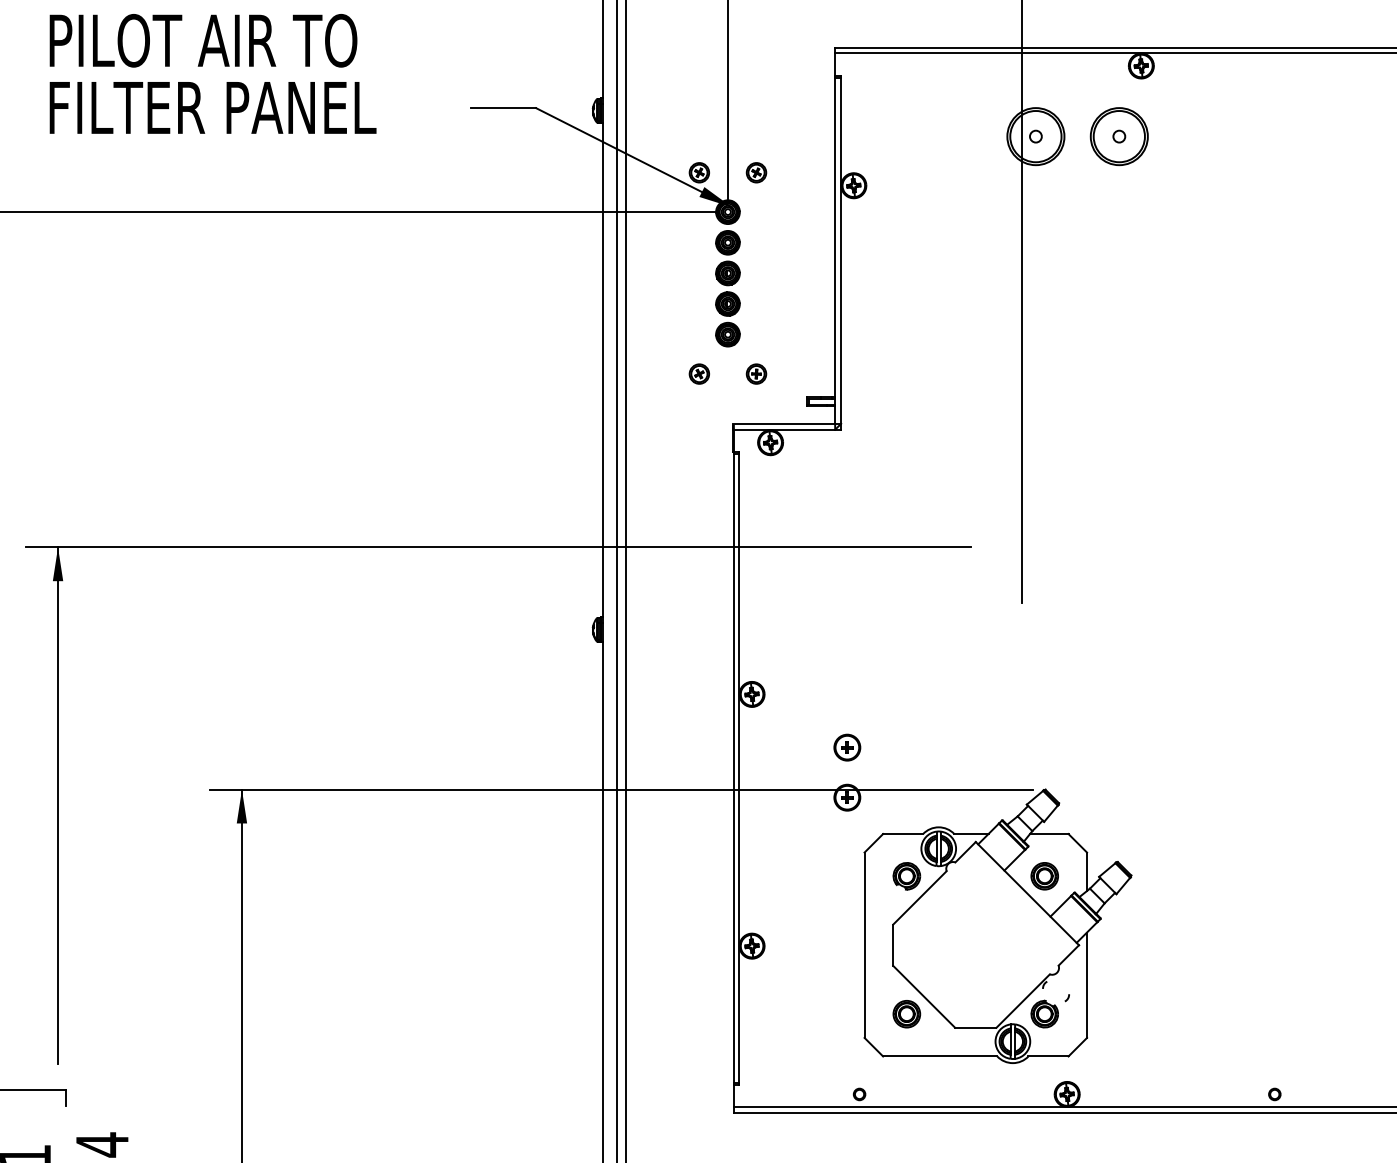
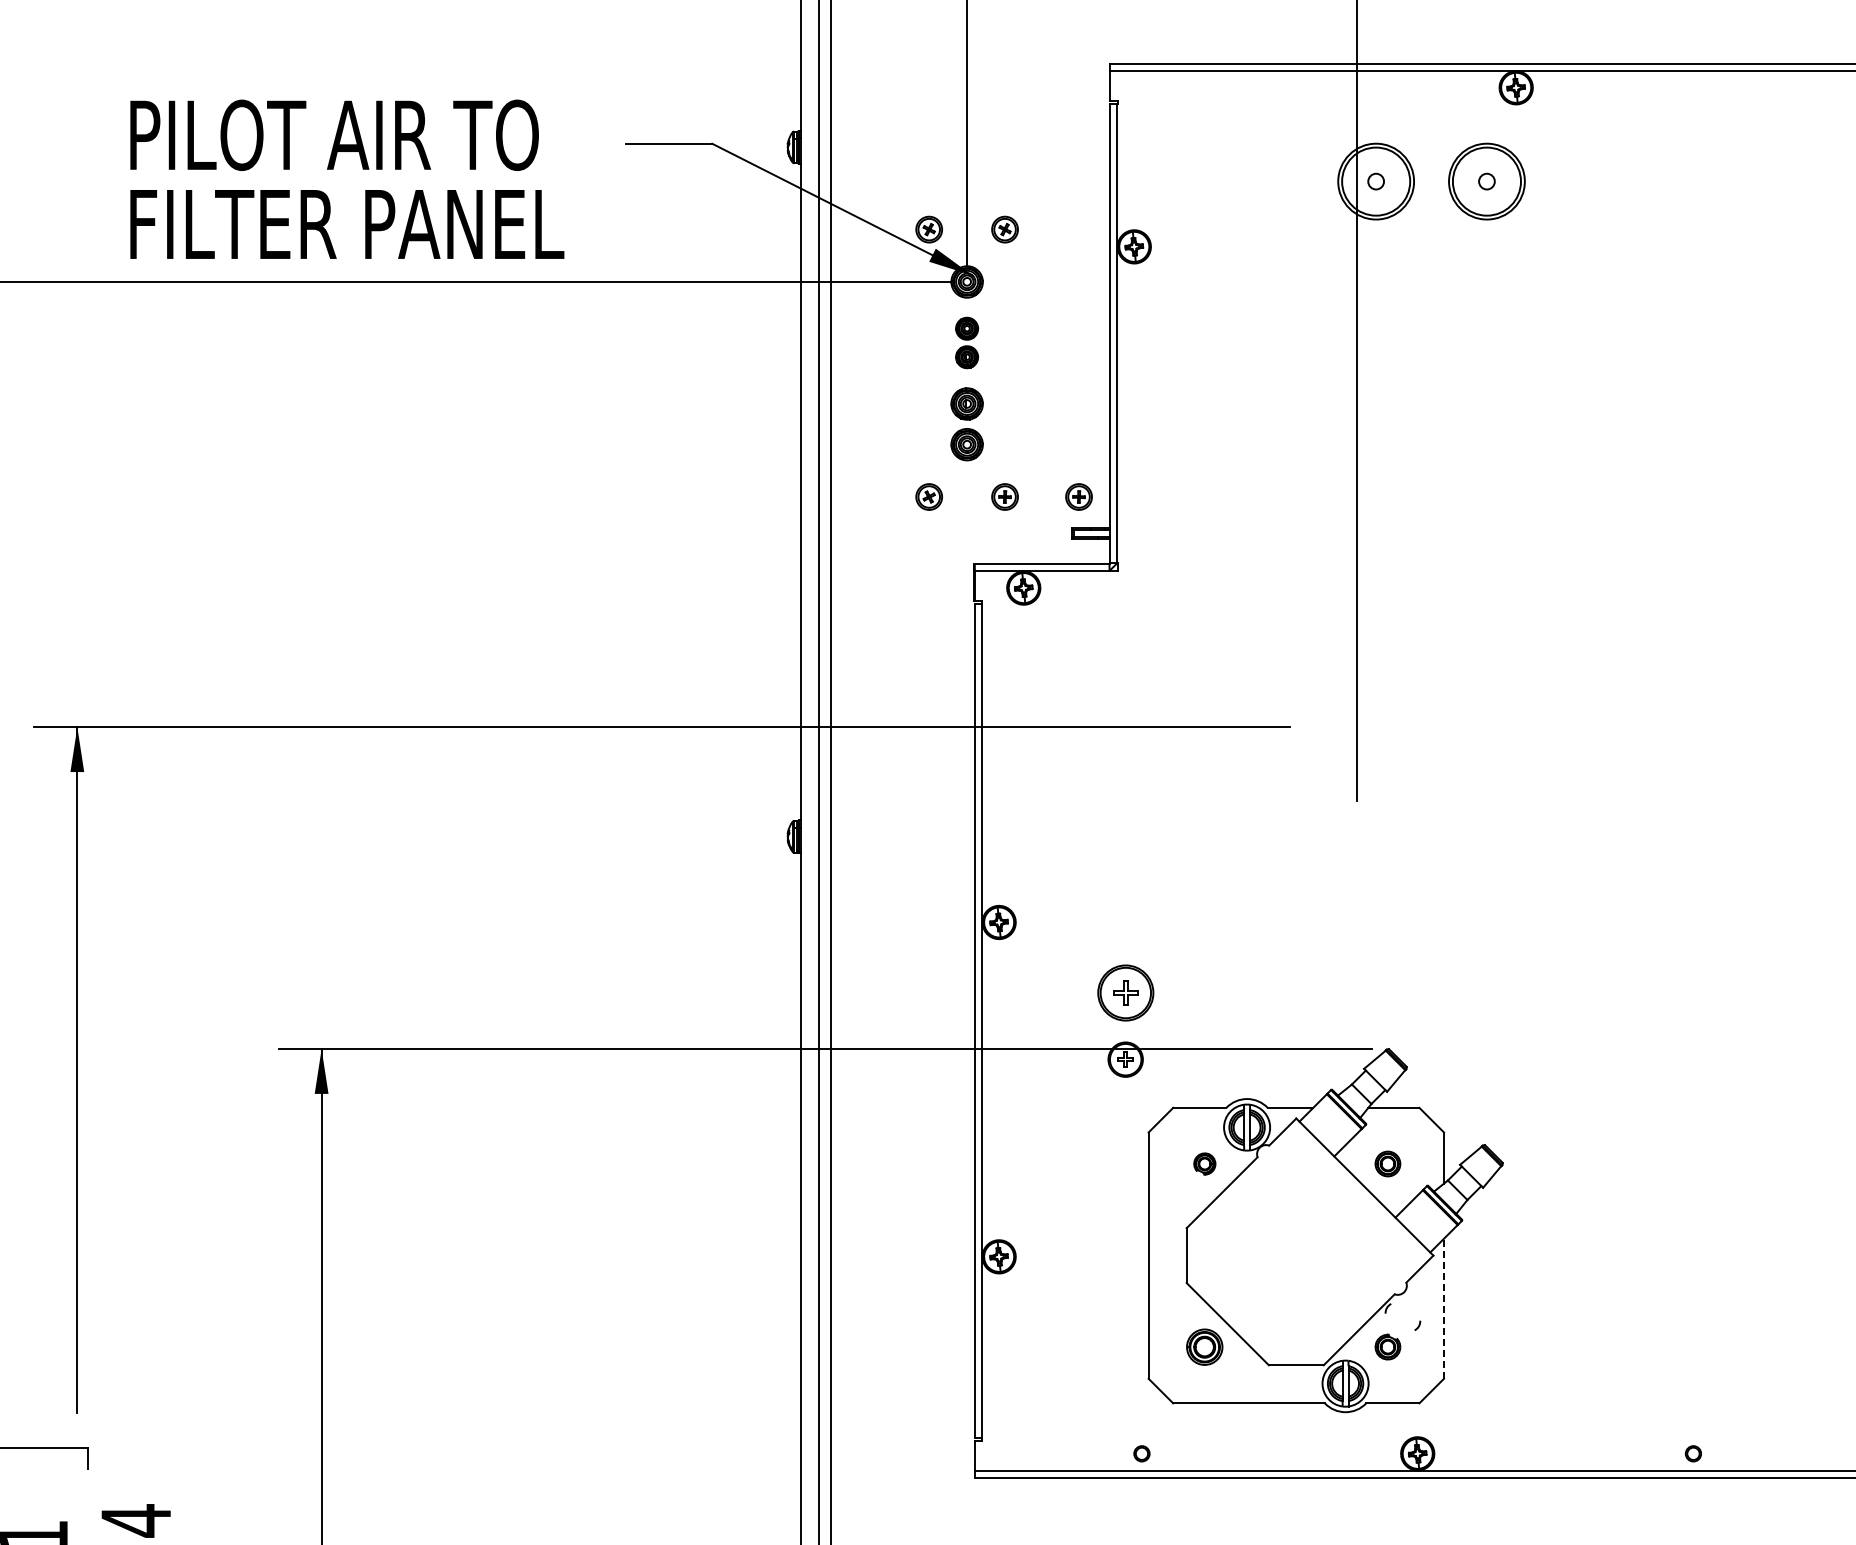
text: (213, 73) -> (347, 178), moved
part: (727, 257) -> (966, 342), size x0.7
part: (811, 373) -> (1078, 496), added
part: (847, 747) -> (1125, 993), size x1.6
part: (906, 875) -> (1204, 1163), size x0.6
part: (1044, 875) -> (1387, 1163), size x0.7
line: (1087, 985) -> (1444, 1308), solid -> dashed
part: (1044, 1013) -> (1387, 1346), size x0.7

